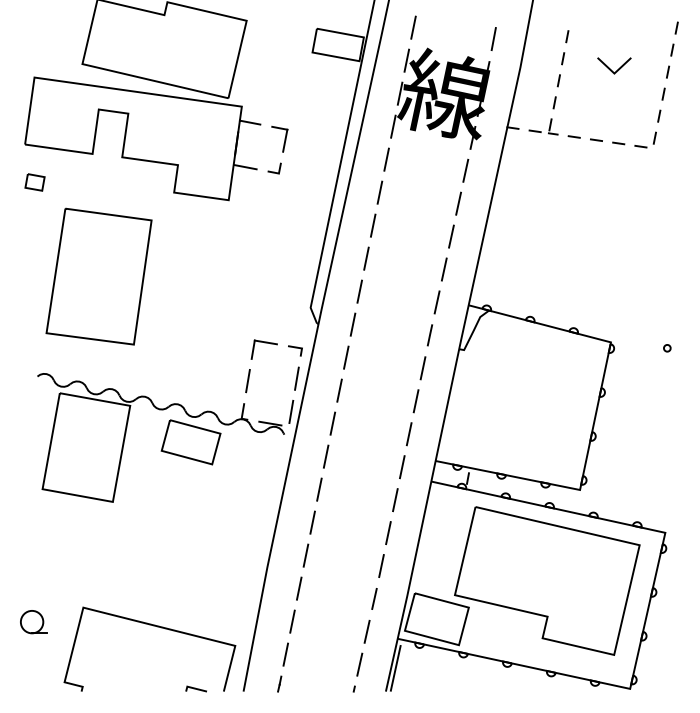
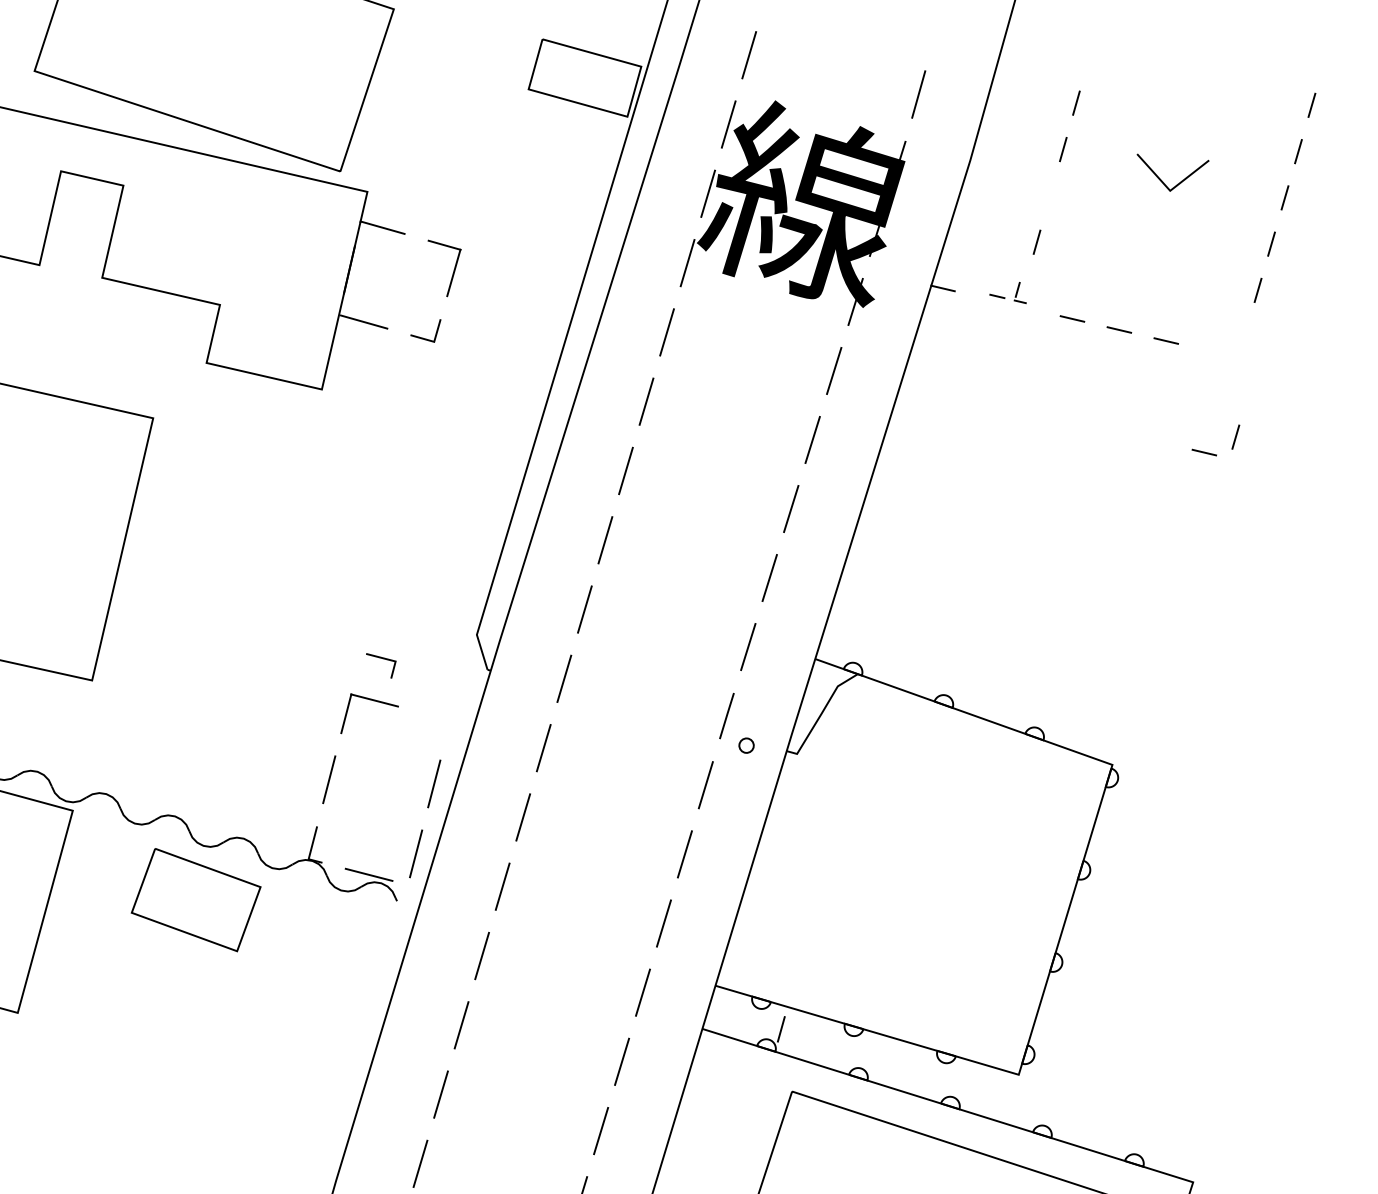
line: (558, 80) -> (1049, 195), removed
part: (543, 126) -> (1008, 290), size x0.6
part: (645, 146) -> (1214, 453), moved
line: (295, 348) -> (381, 660), moved
circle: (667, 348) -> (746, 746), moved

